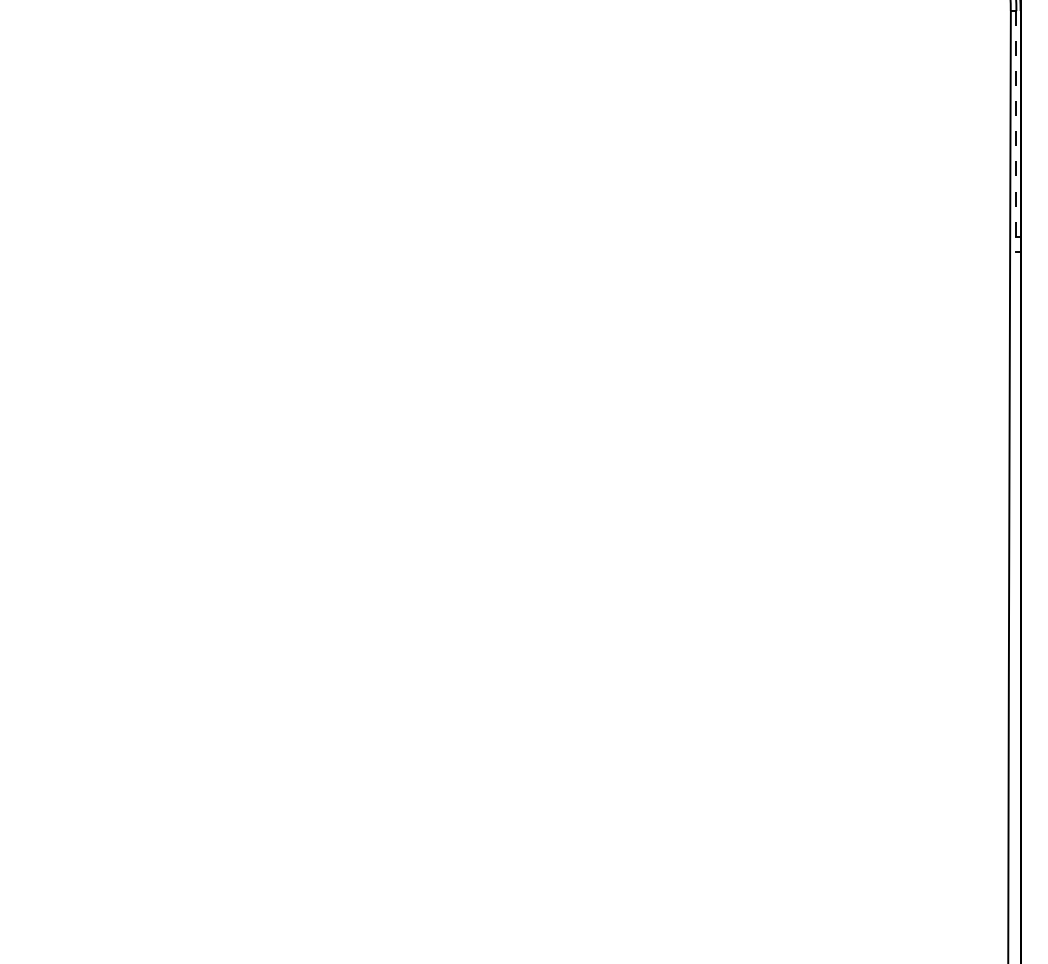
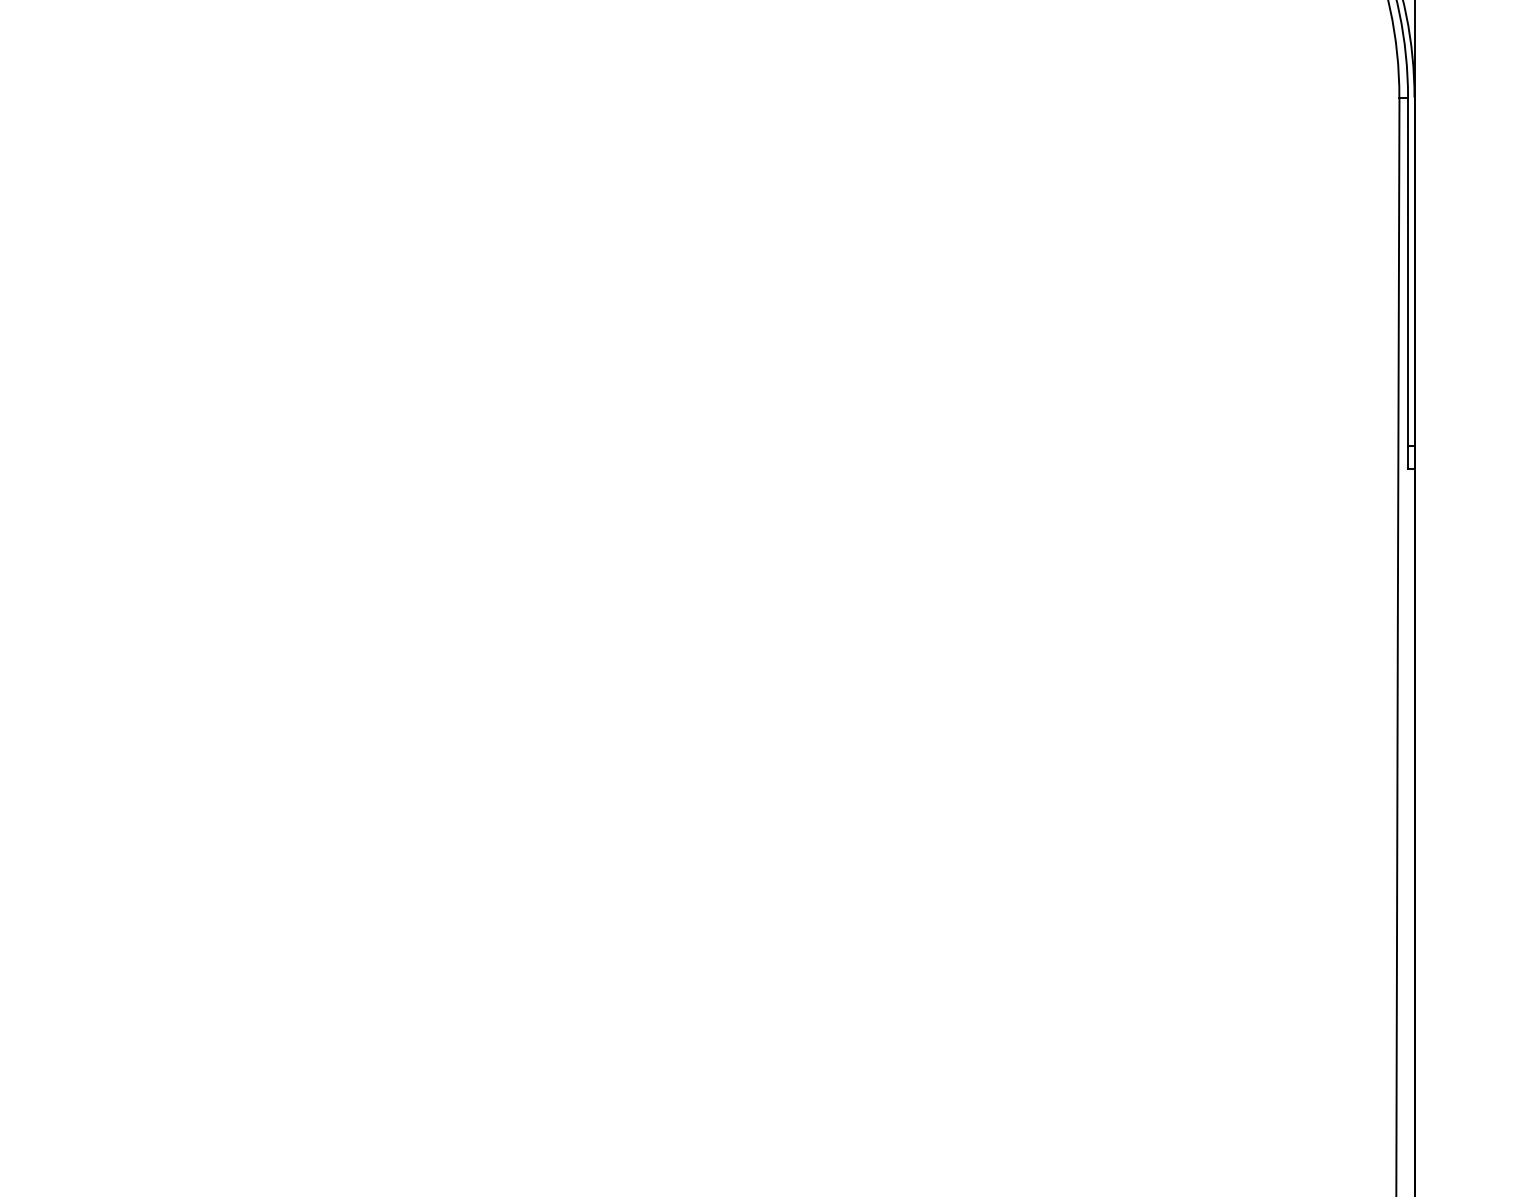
line: (1016, 131) -> (1408, 283), dashed -> solid

